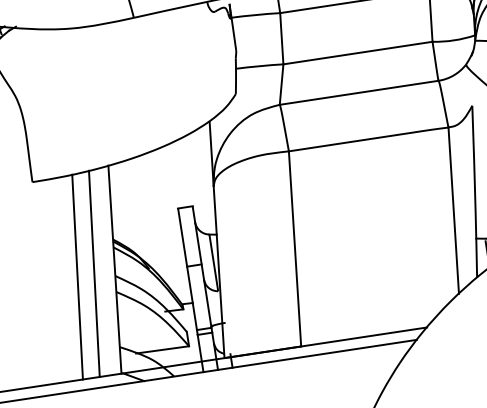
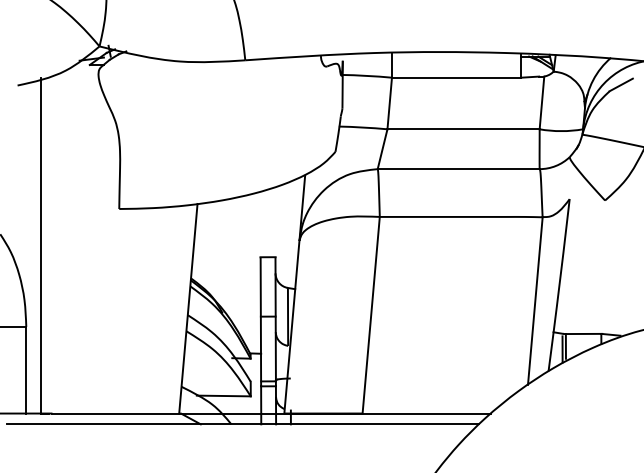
line: (94, 273) -> (167, 309), removed
line: (77, 277) -> (149, 310), removed

